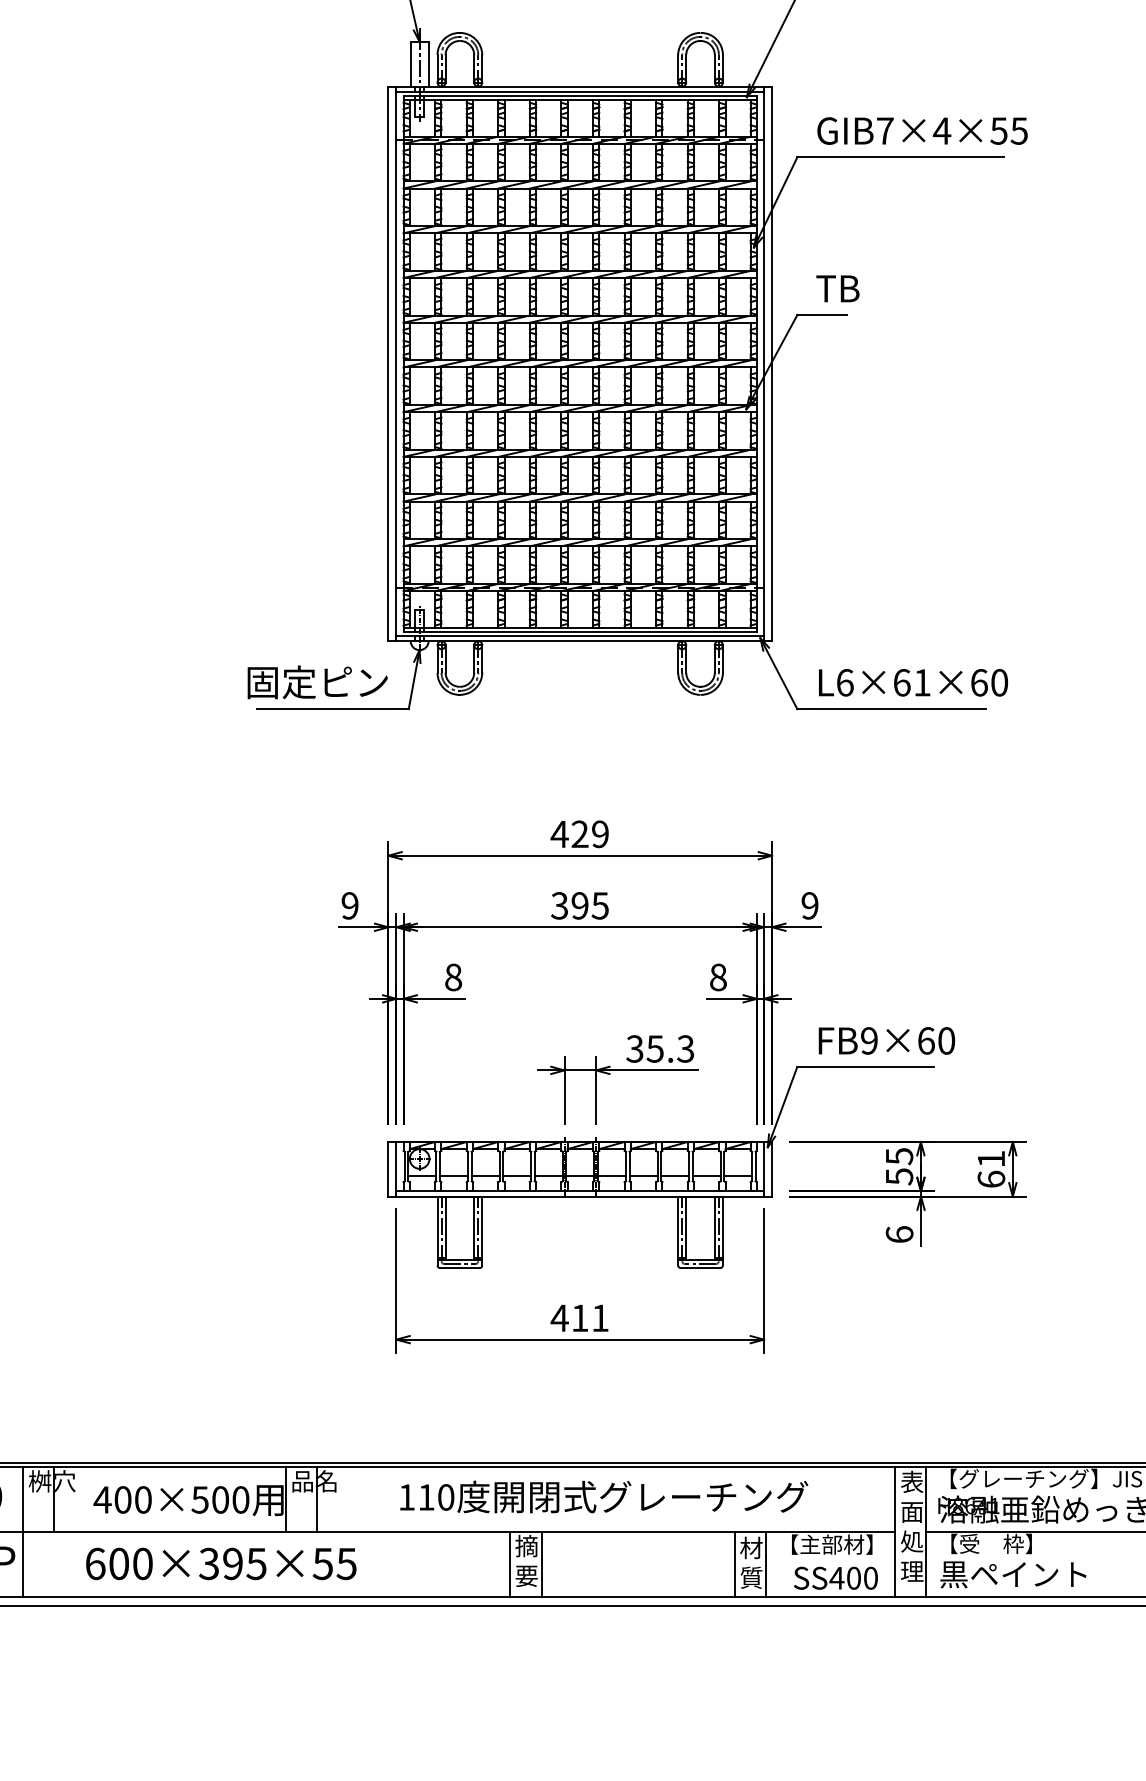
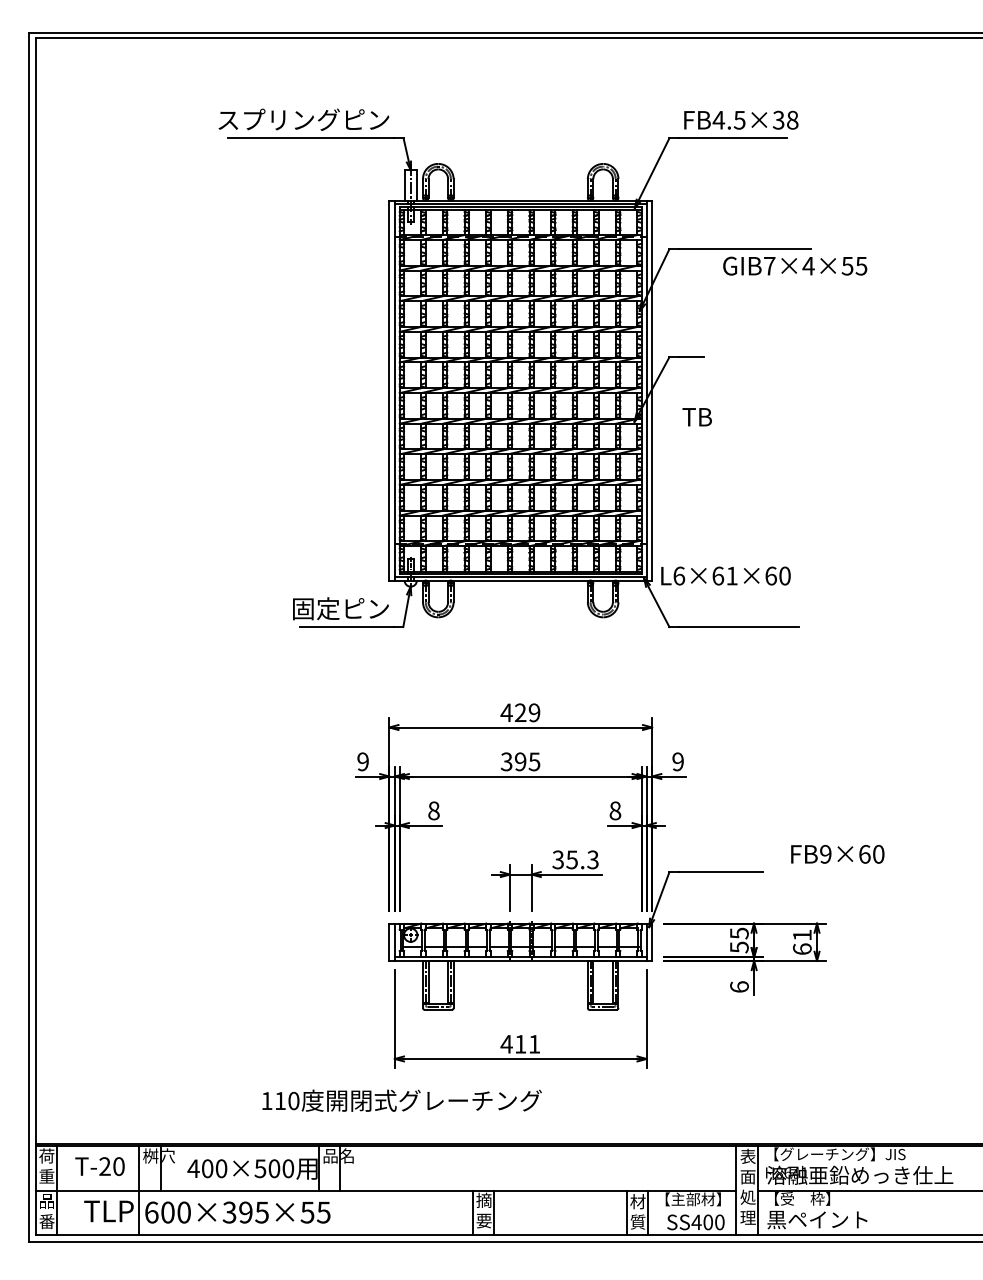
text: (922, 130) -> (795, 265), moved
text: (836, 289) -> (696, 417), moved
text: (912, 681) -> (725, 575), moved
text: (886, 1041) -> (837, 854), moved
text: (603, 1496) -> (401, 1100), moved
text: (220, 1563) -> (237, 1212), moved

